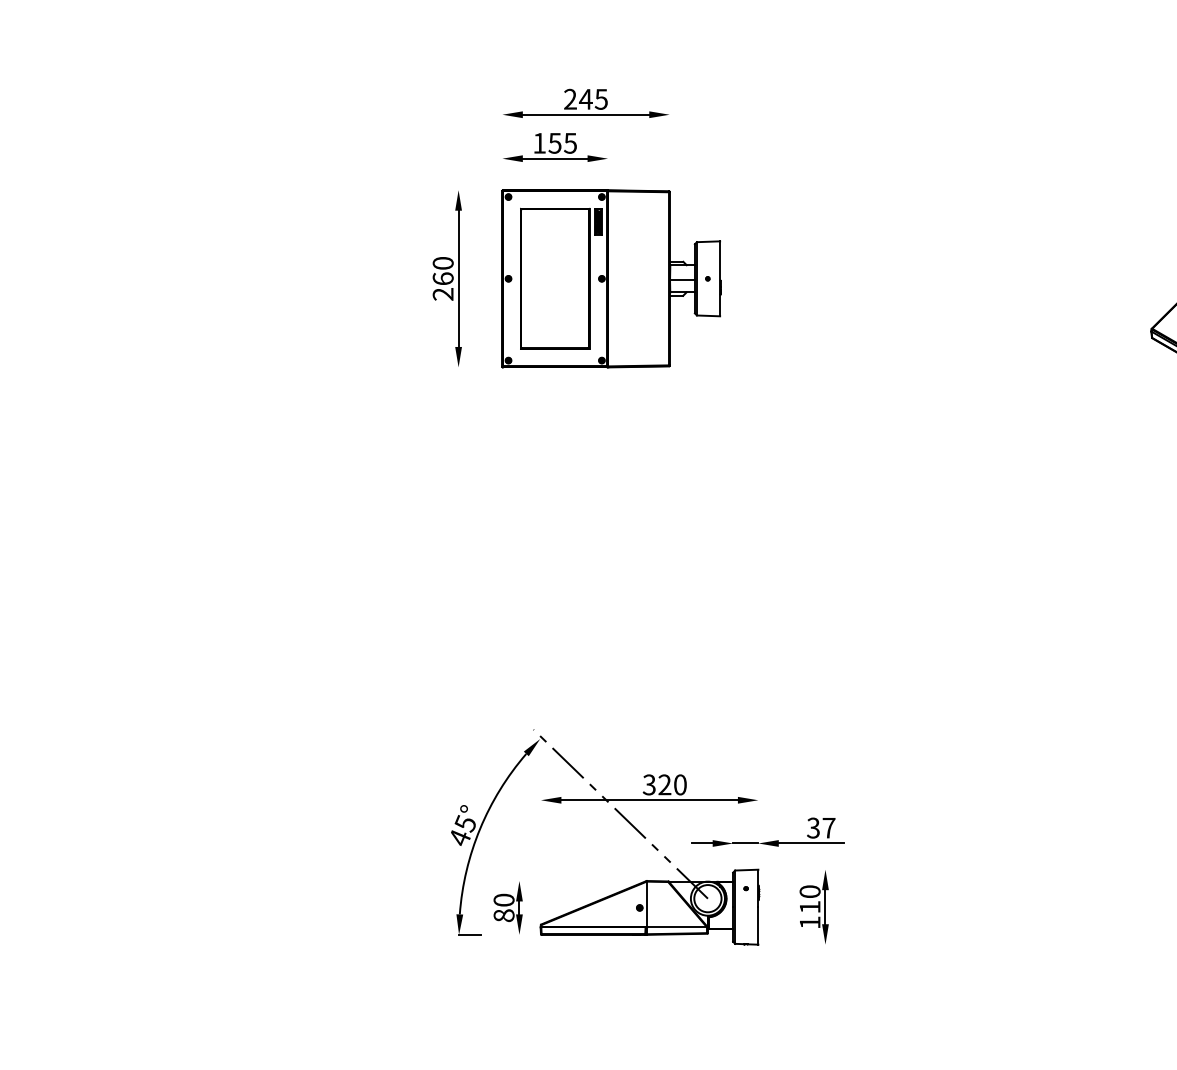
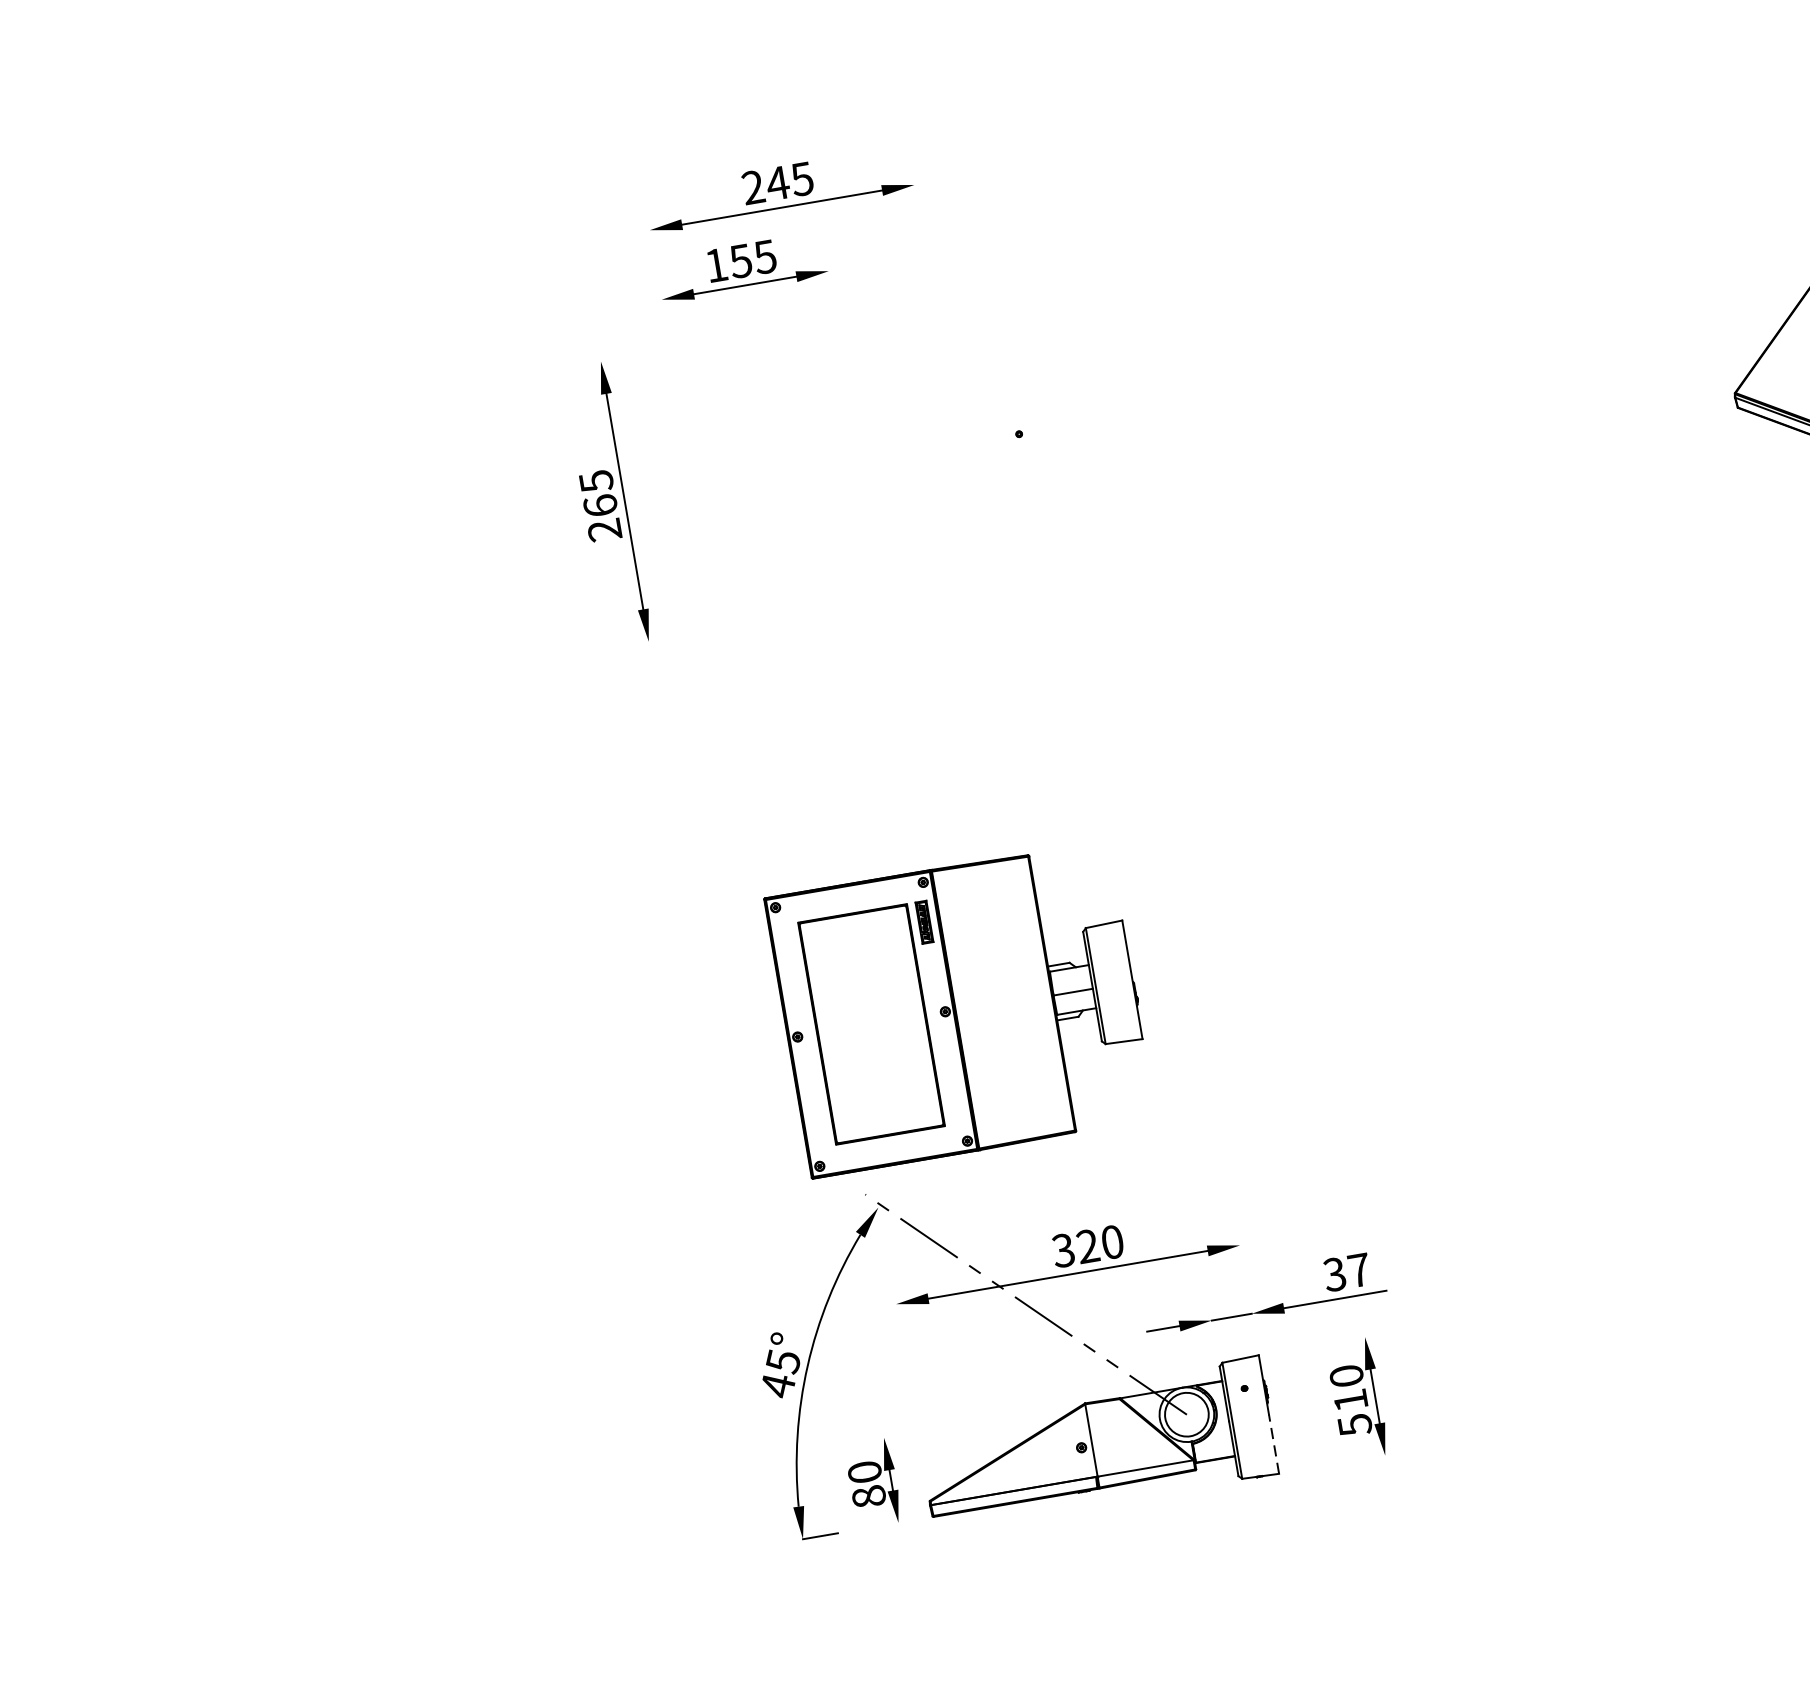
text: (442, 263) -> (595, 481), 260 -> 265
part: (611, 278) -> (960, 1008), moved
text: (810, 922) -> (1355, 1424), 110 -> 510
line: (758, 925) -> (1274, 1443), solid -> dashed

